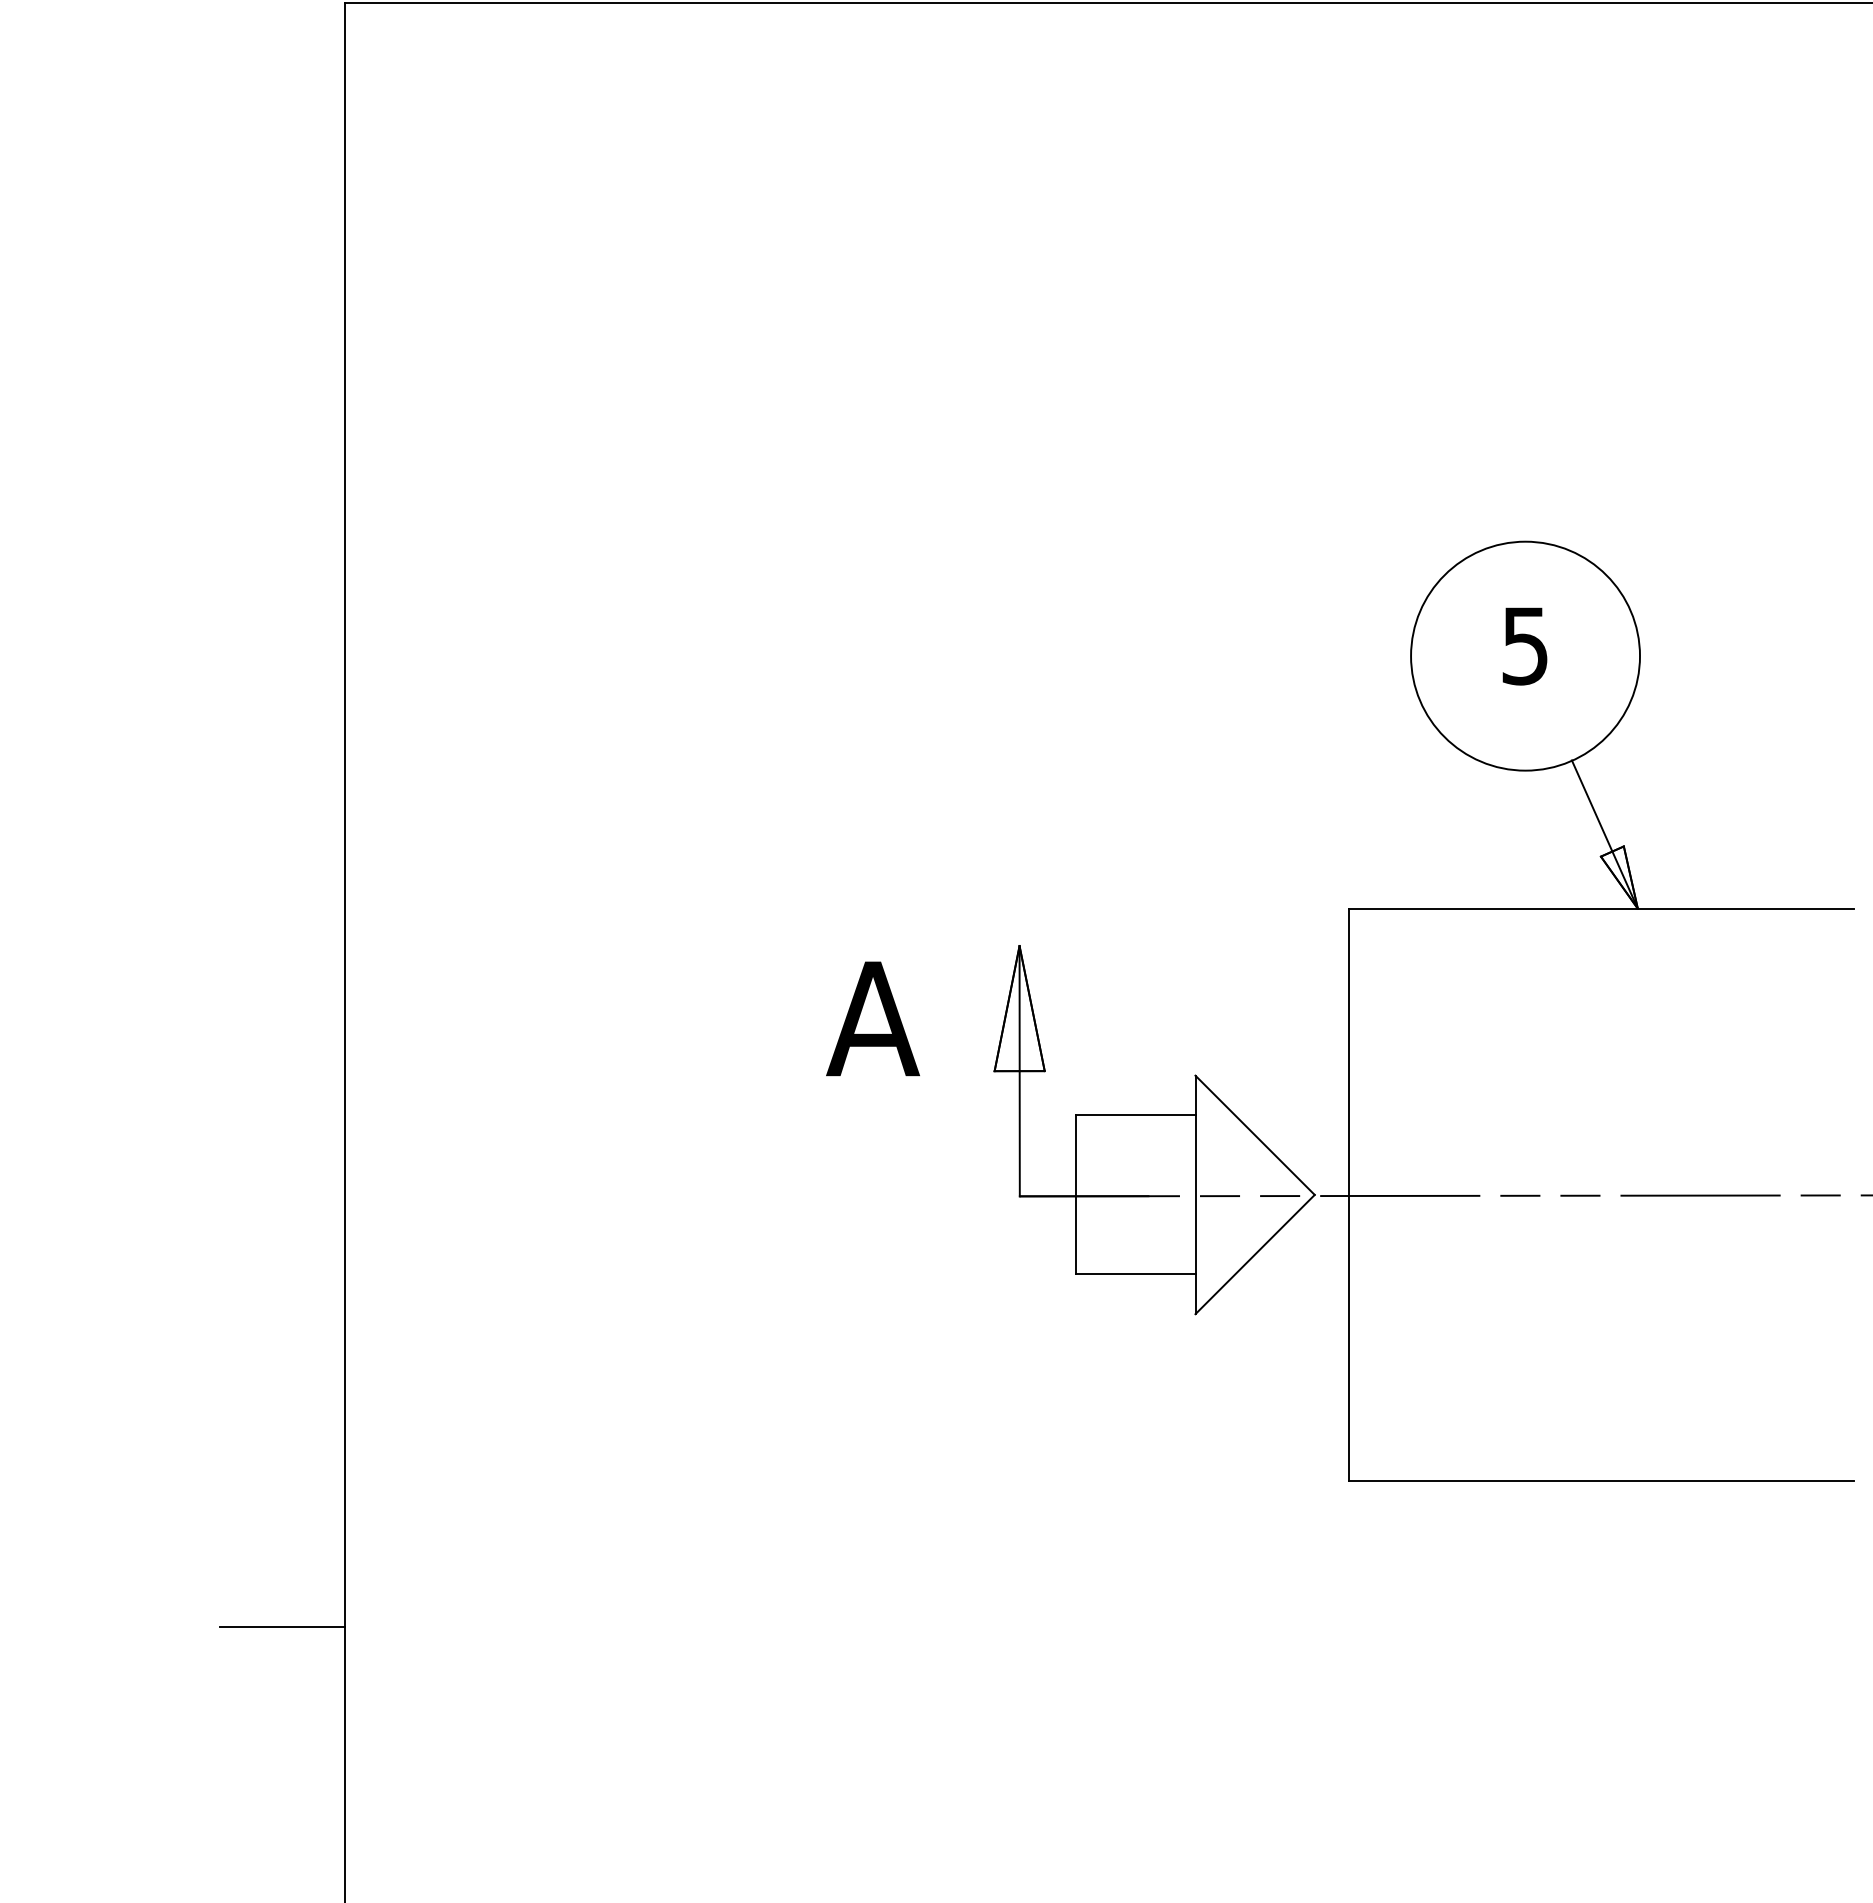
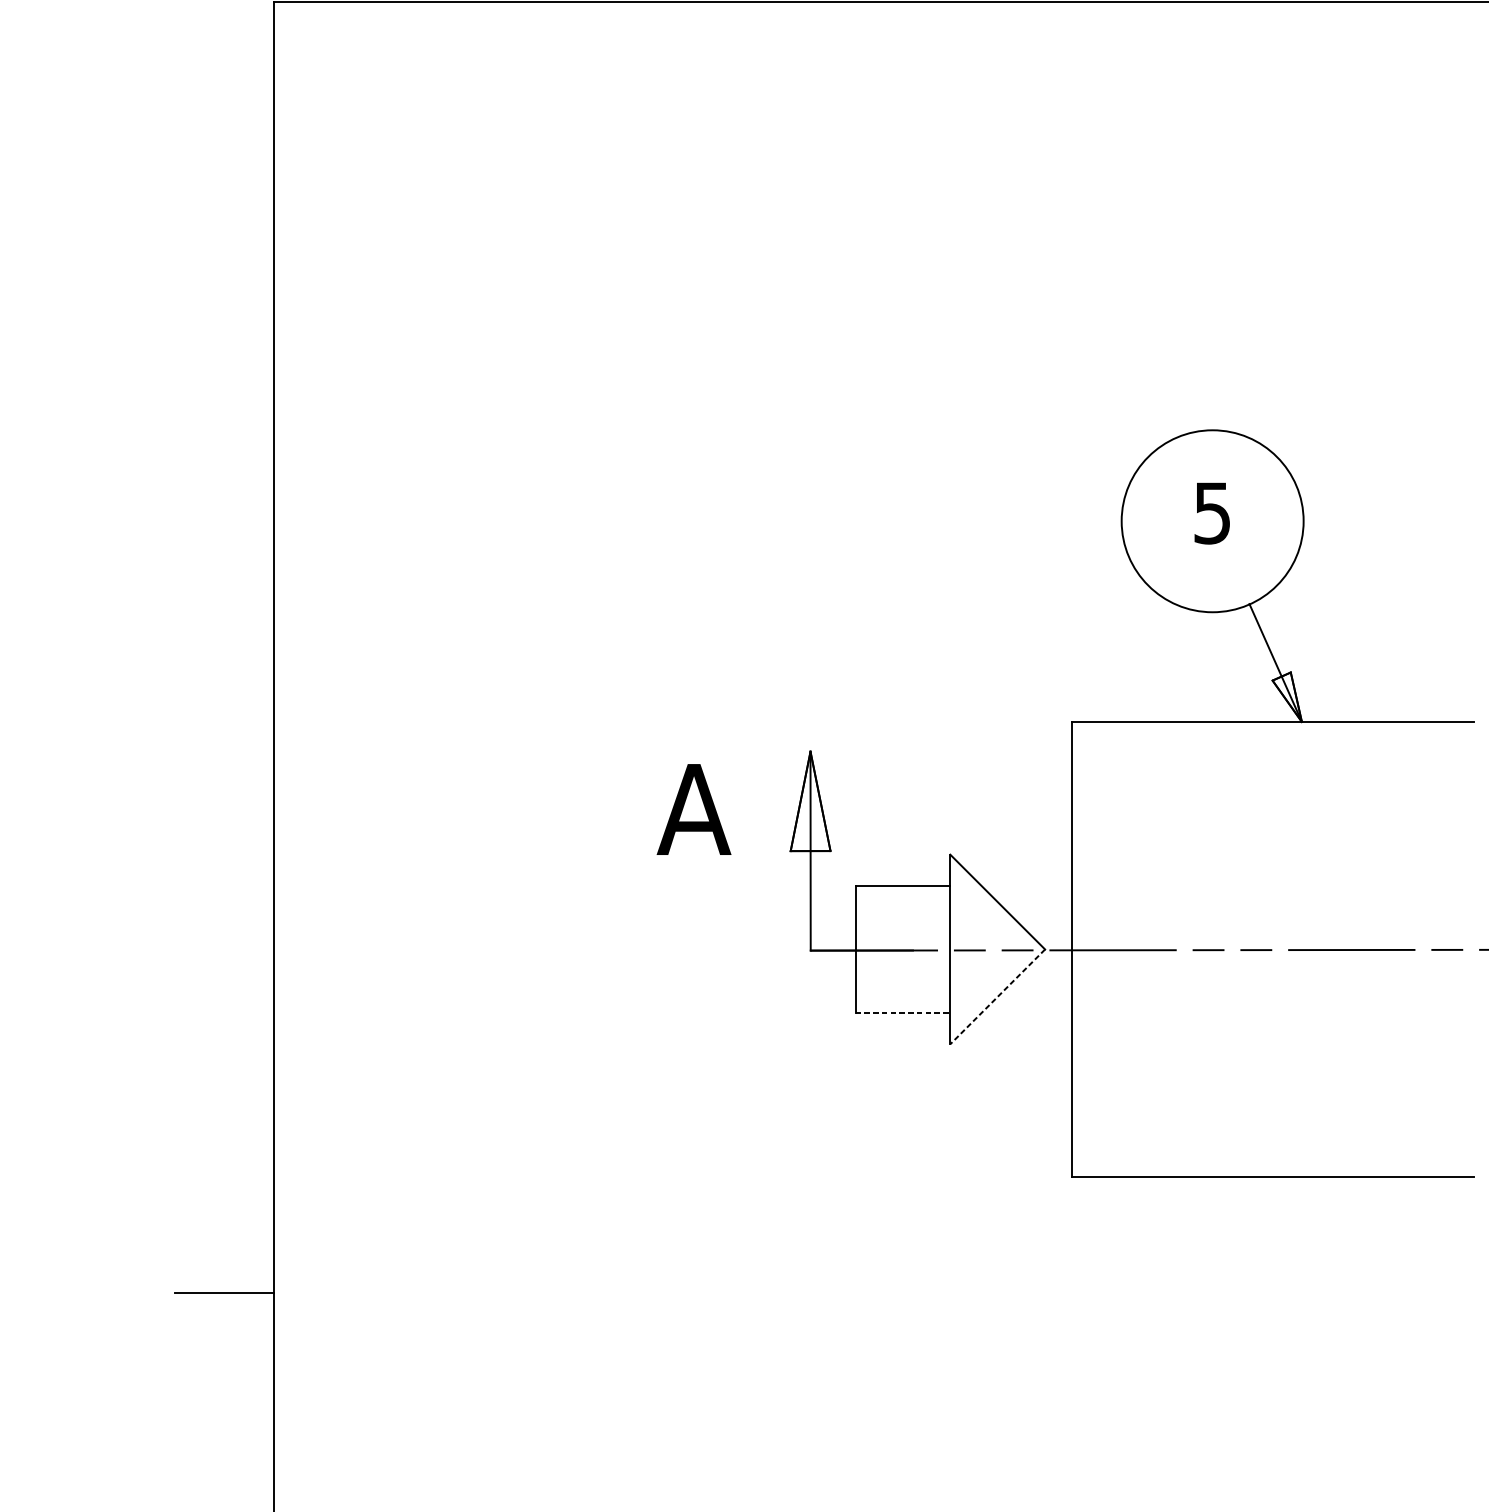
line: (1254, 1254) -> (997, 996), solid -> dashed
line: (1135, 1274) -> (902, 1012), solid -> dashed

